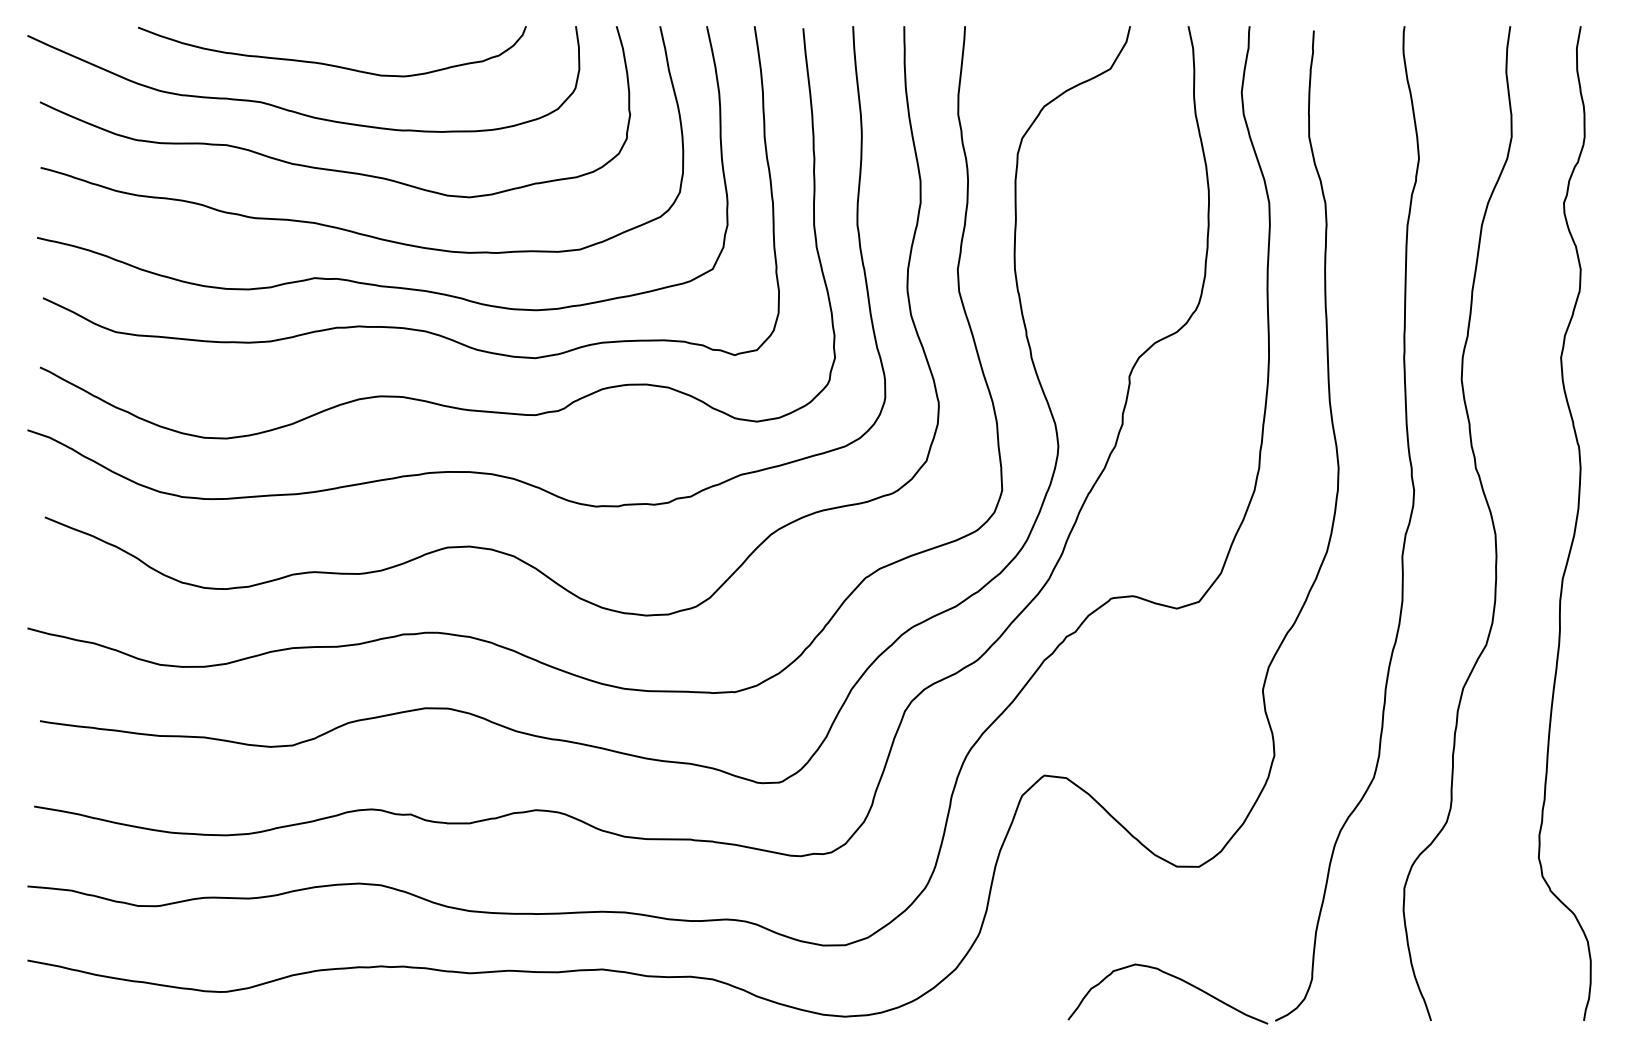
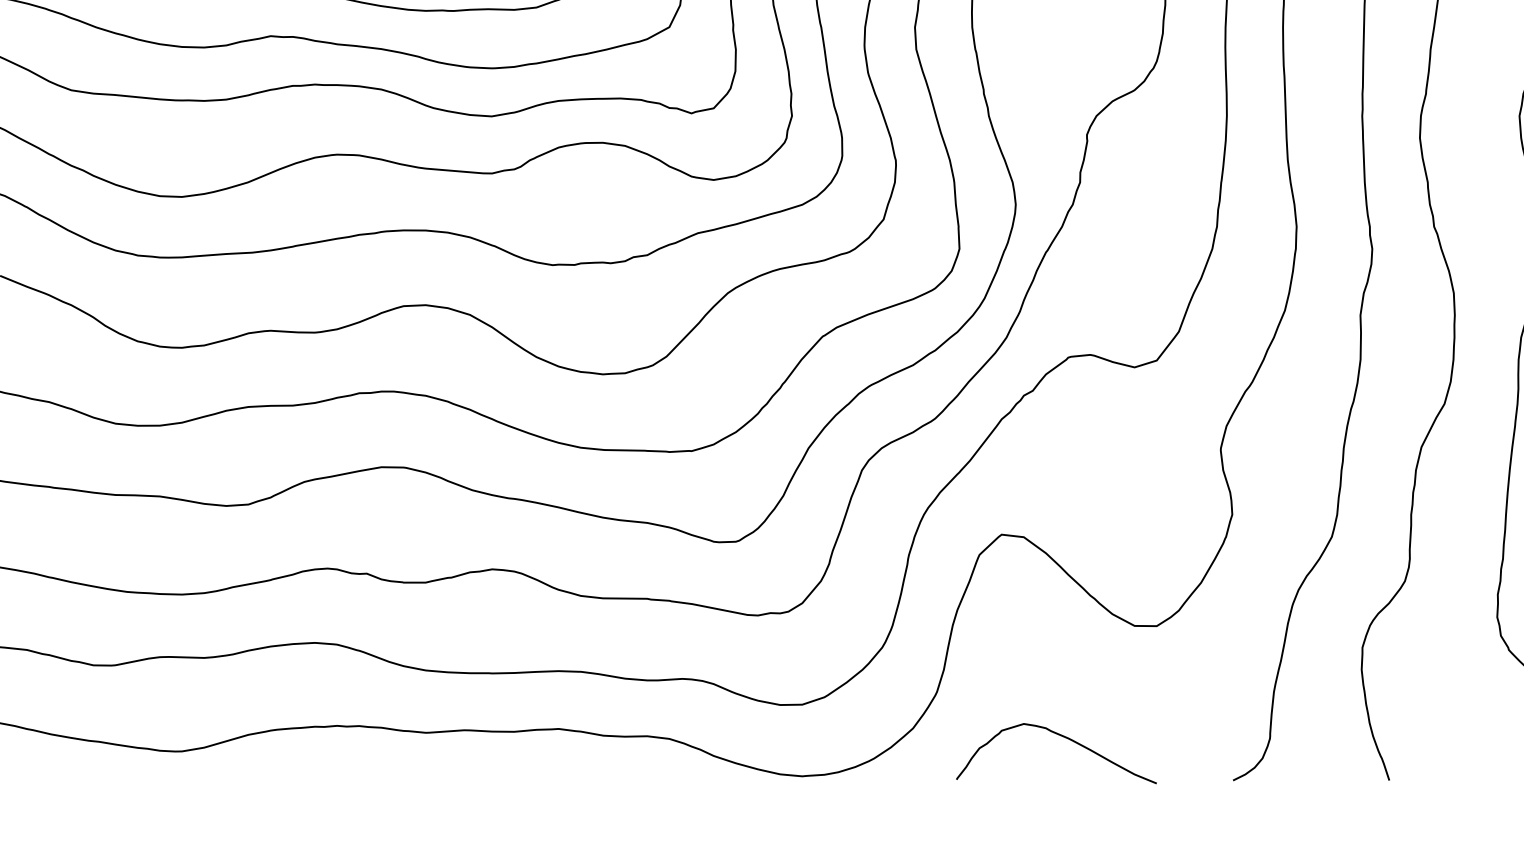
curve: (1175, 978) -> (1064, 738), moved

